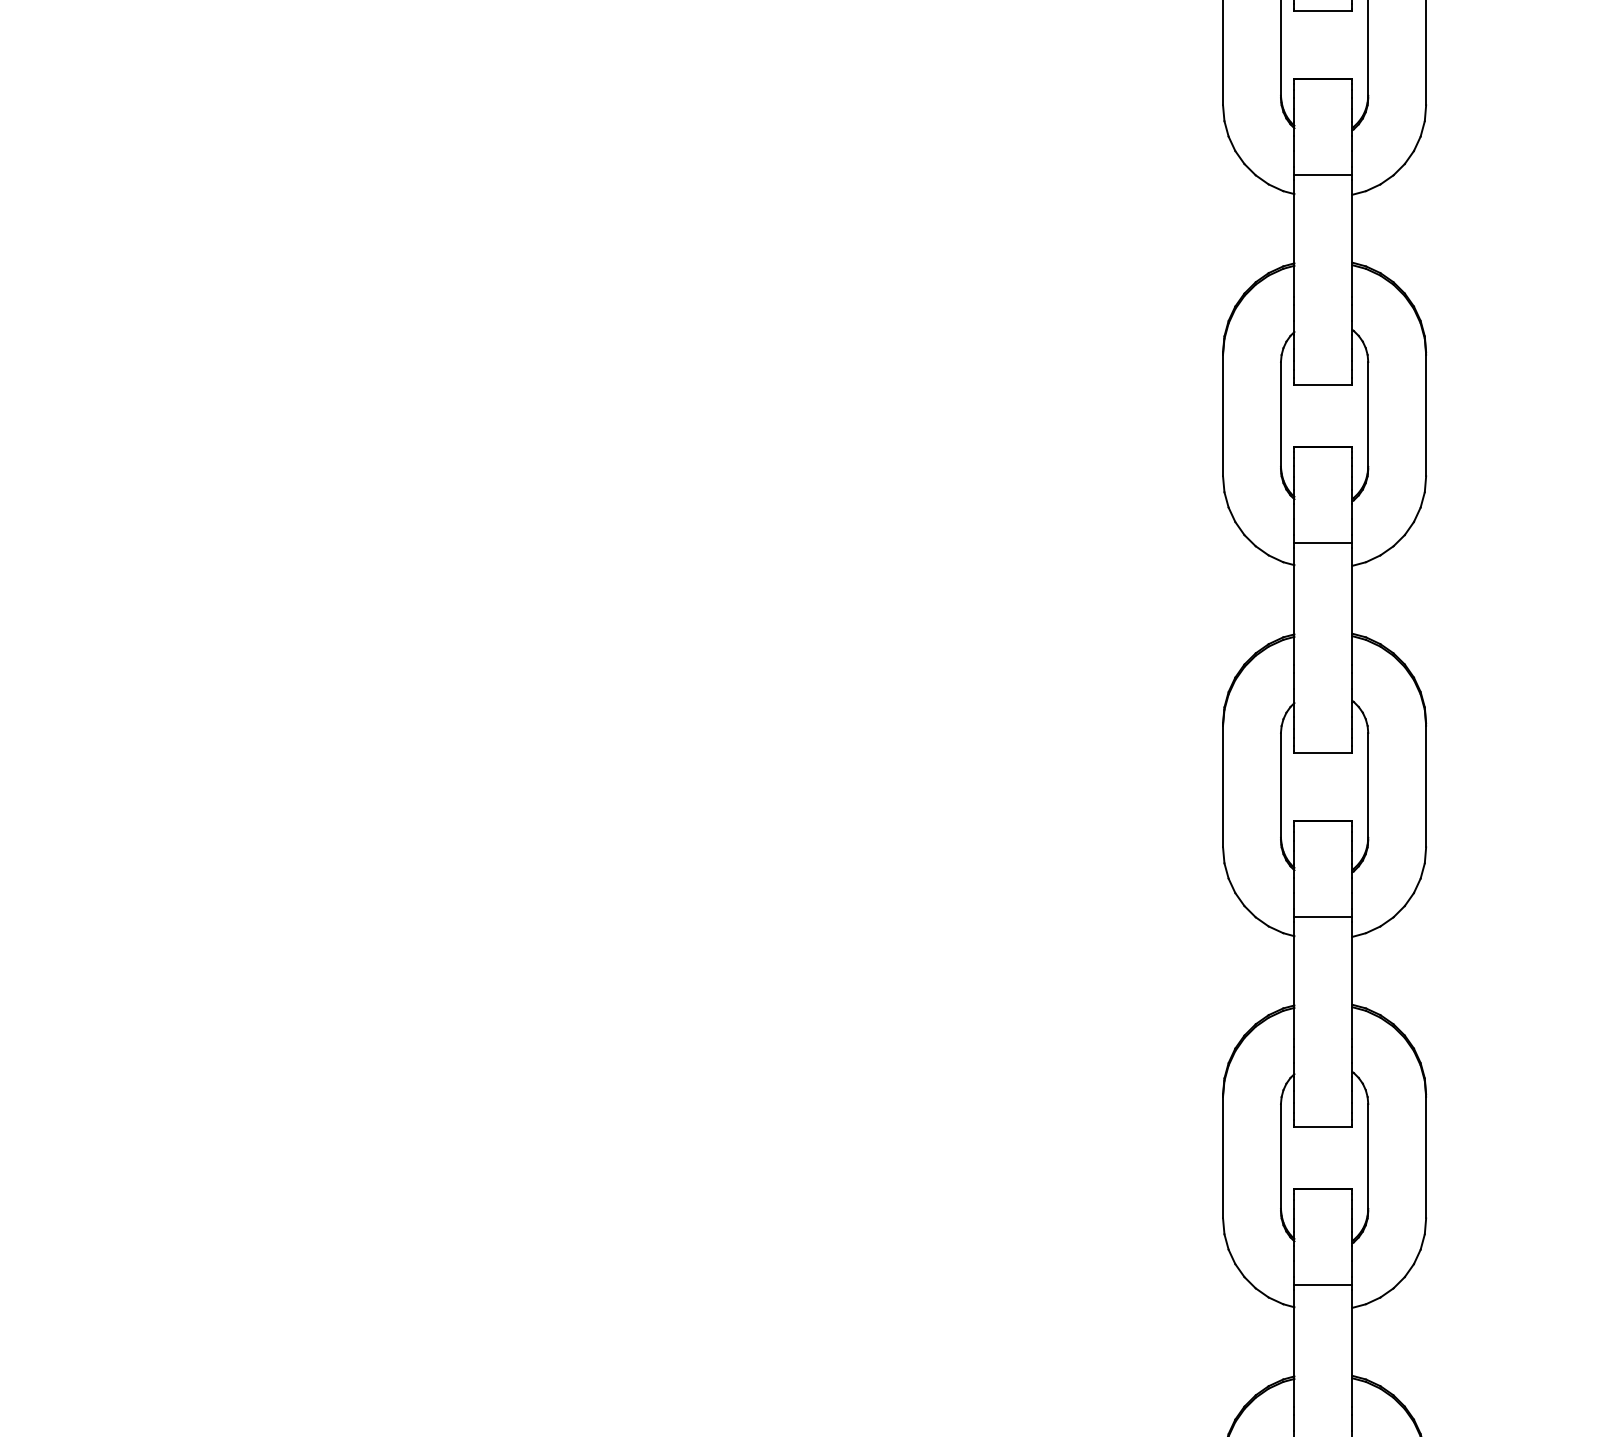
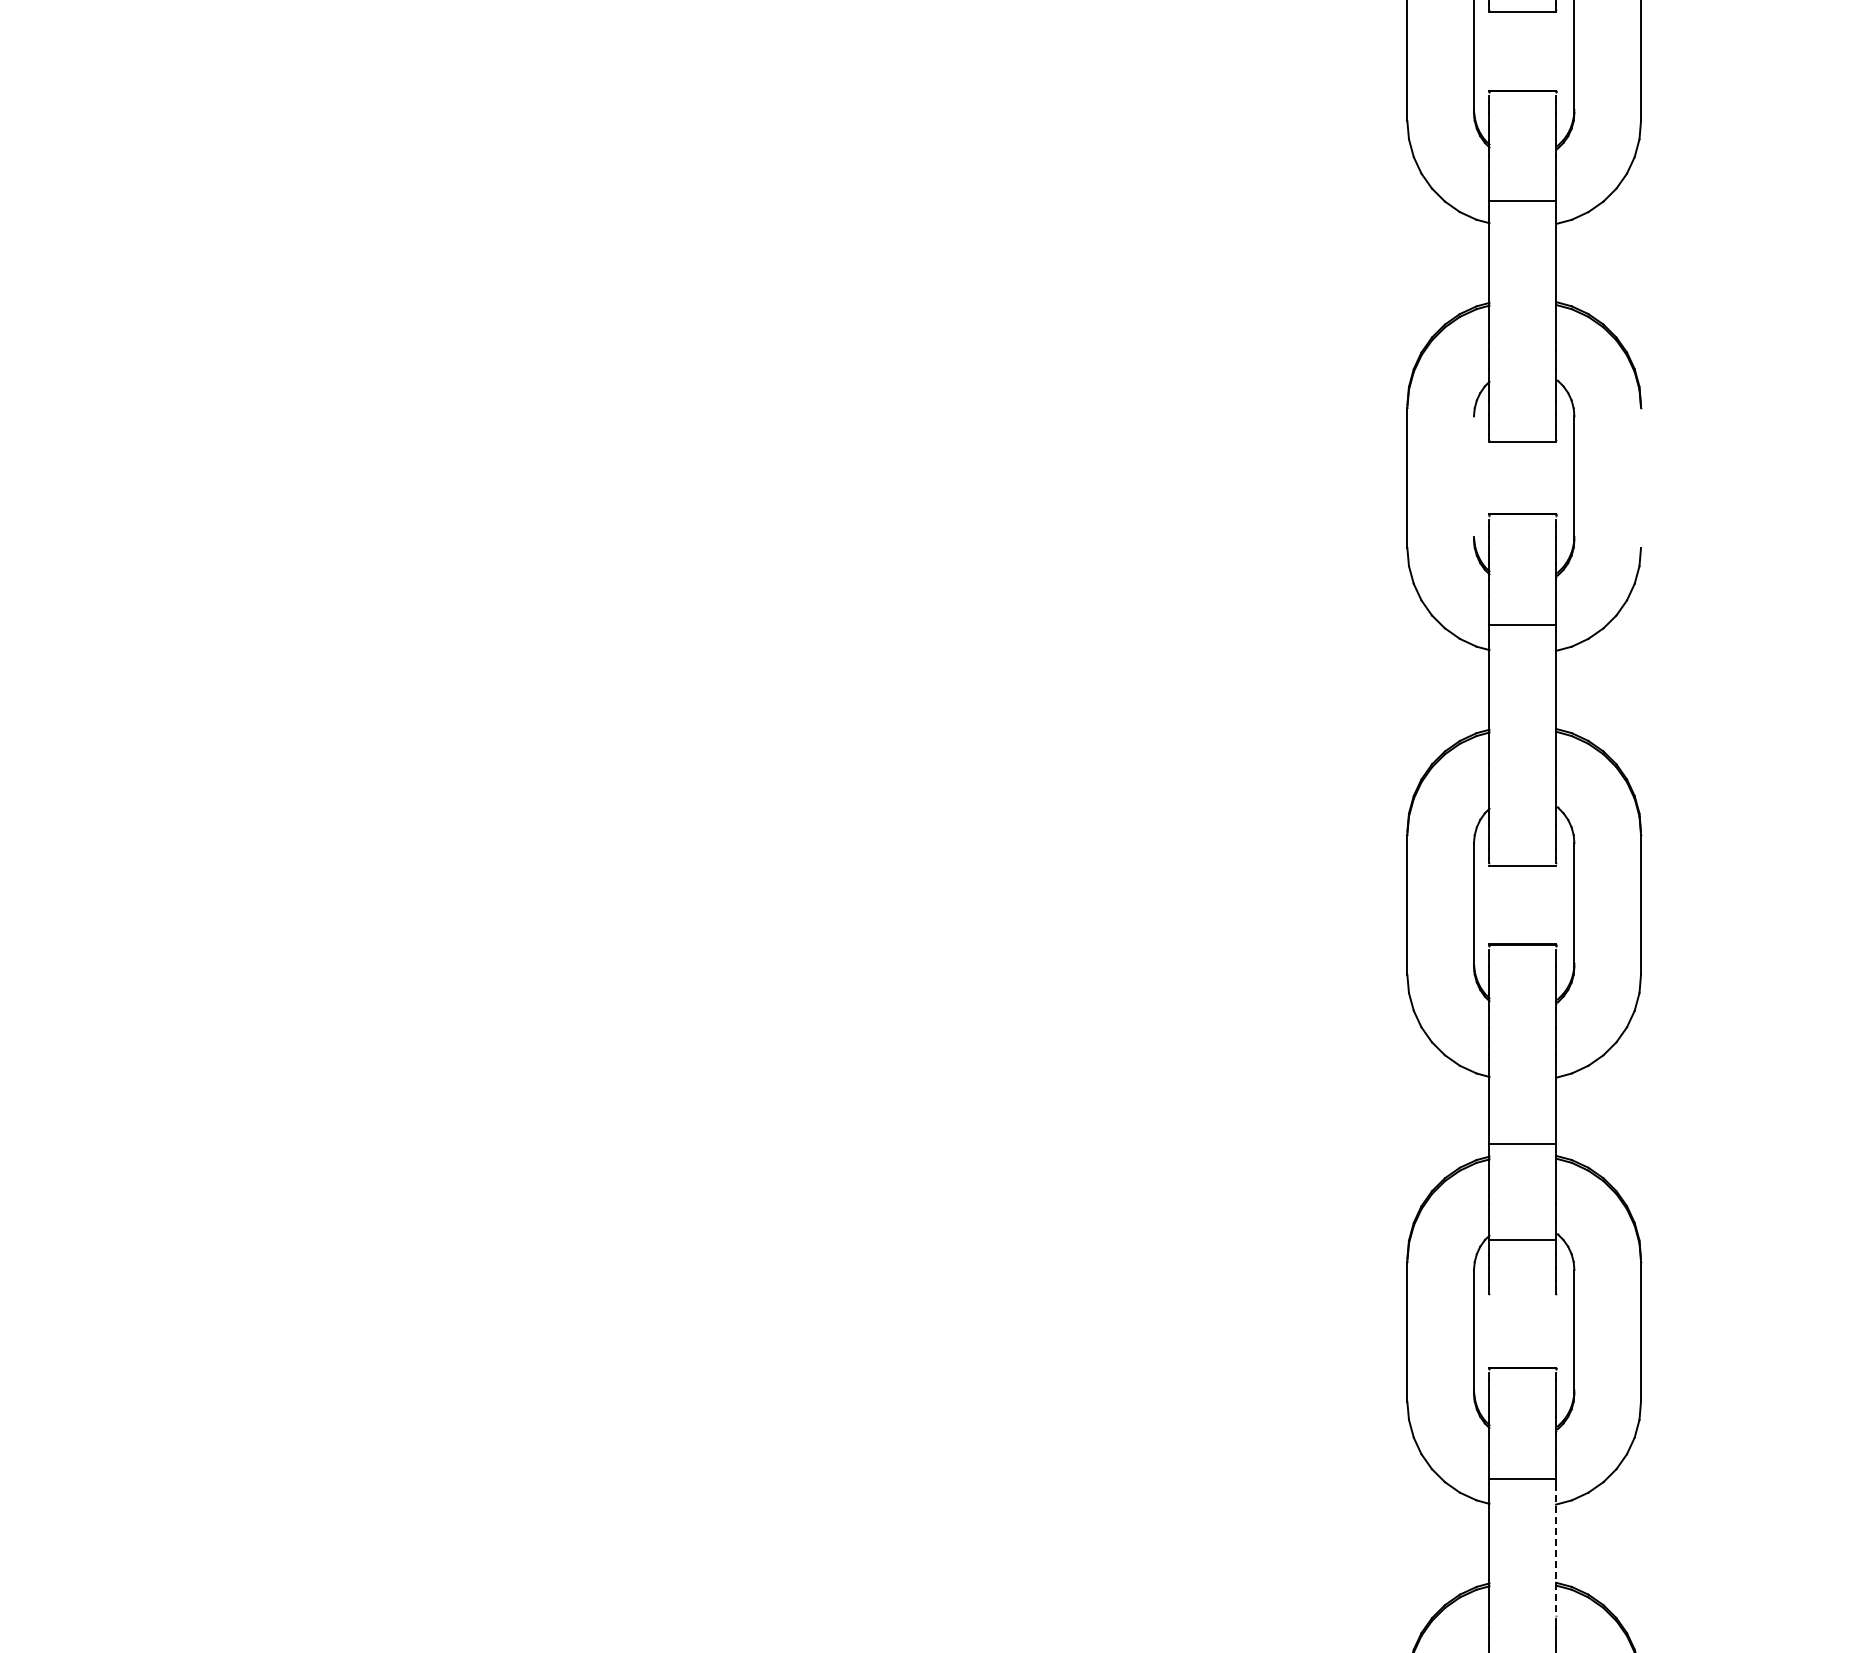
line: (1280, 415) -> (1473, 477), removed
line: (1426, 415) -> (1641, 477), removed
line: (1323, 917) -> (1522, 1144), moved
line: (1323, 1127) -> (1522, 1240), moved
line: (1352, 1348) -> (1556, 1551), solid -> dashed

